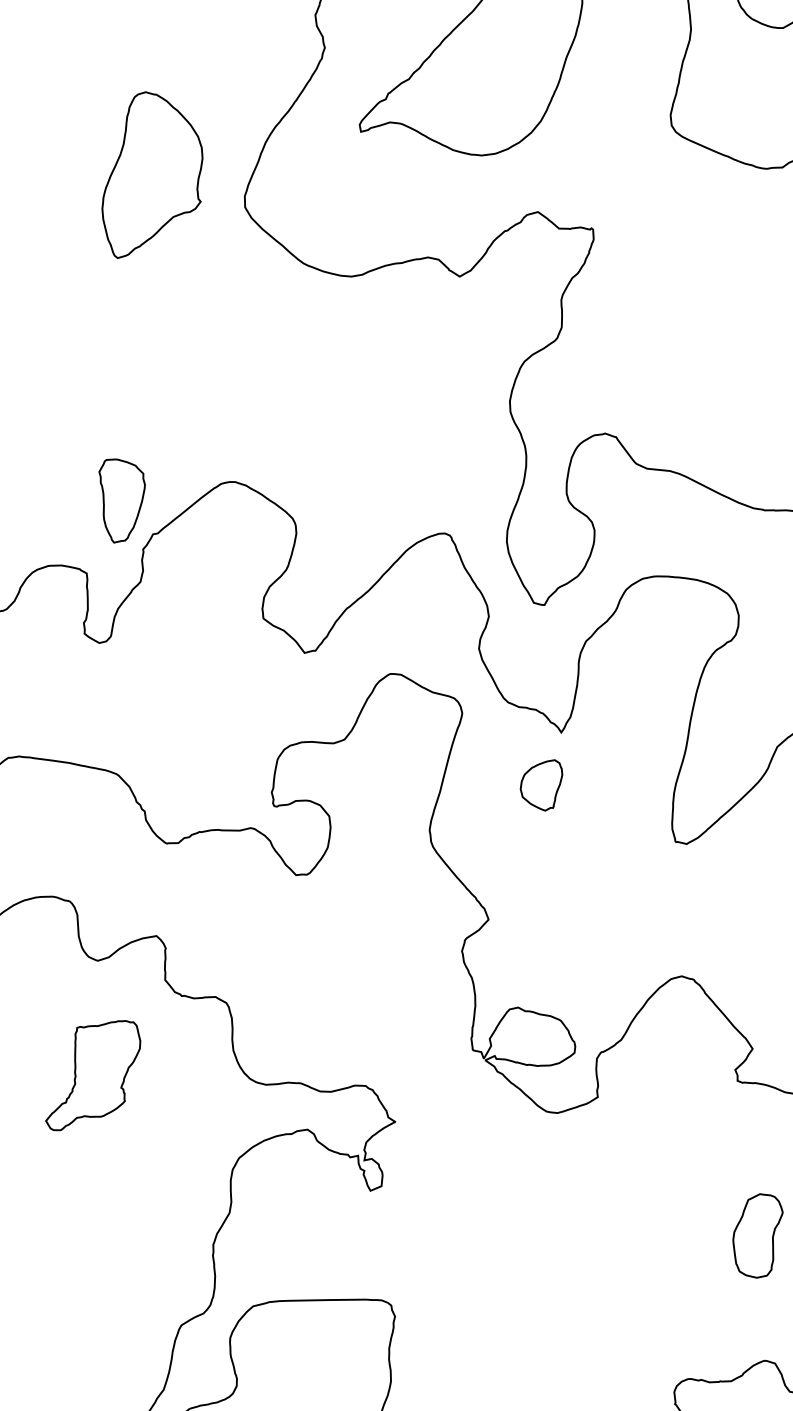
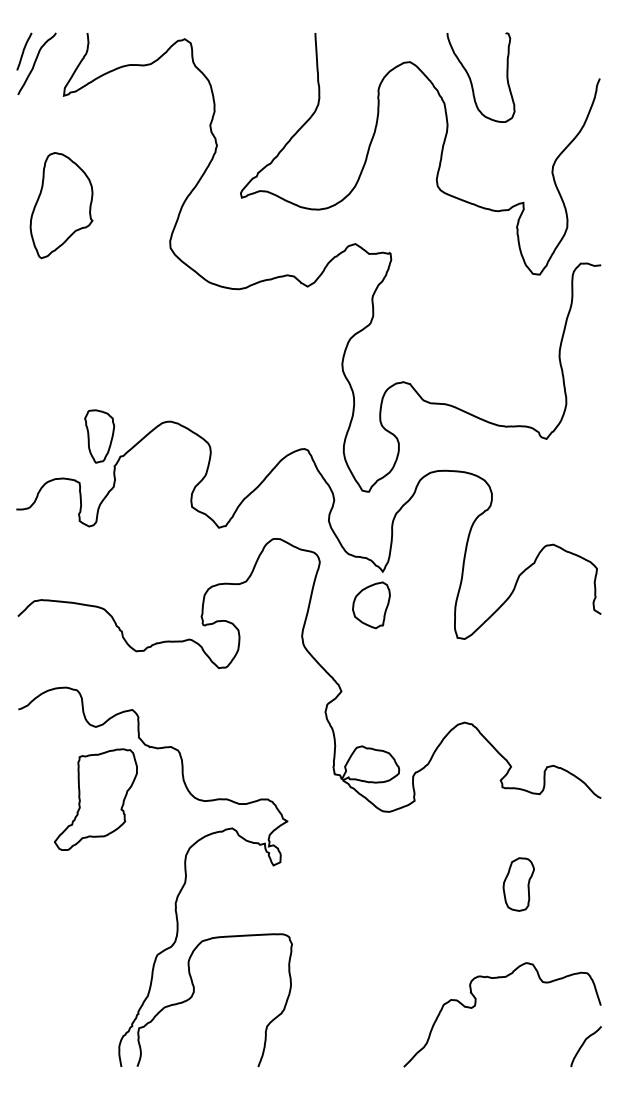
part: (152, 175) -> (61, 205), moved
part: (541, 785) -> (371, 605), size x1.43
part: (92, 1075) -> (95, 799), size x1.43

